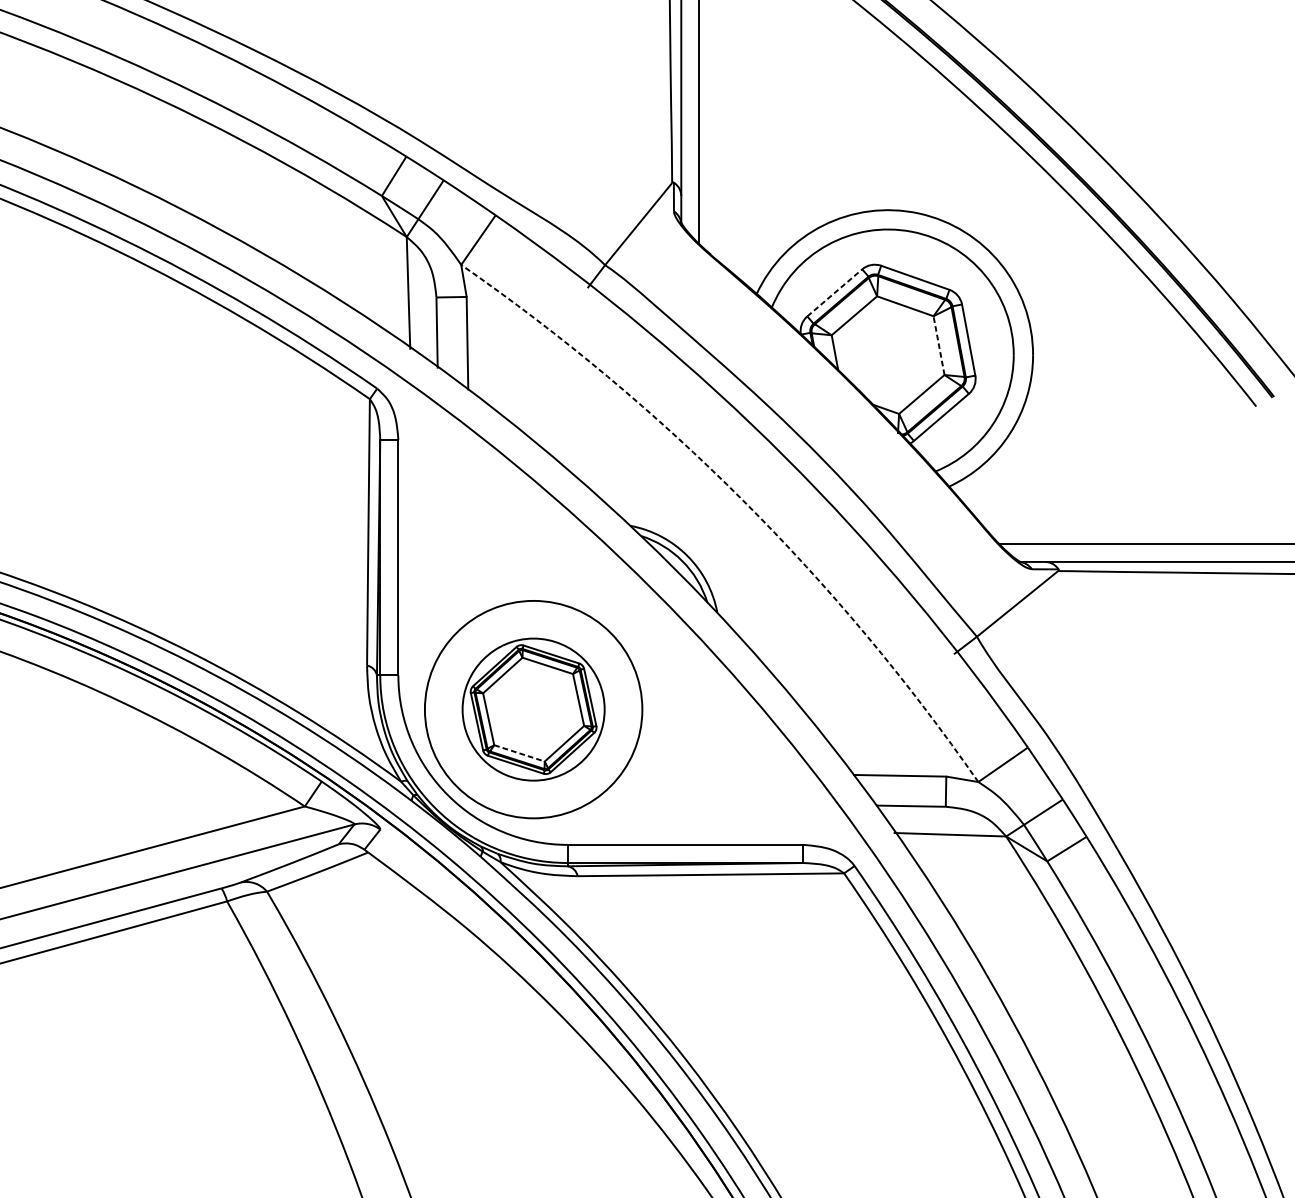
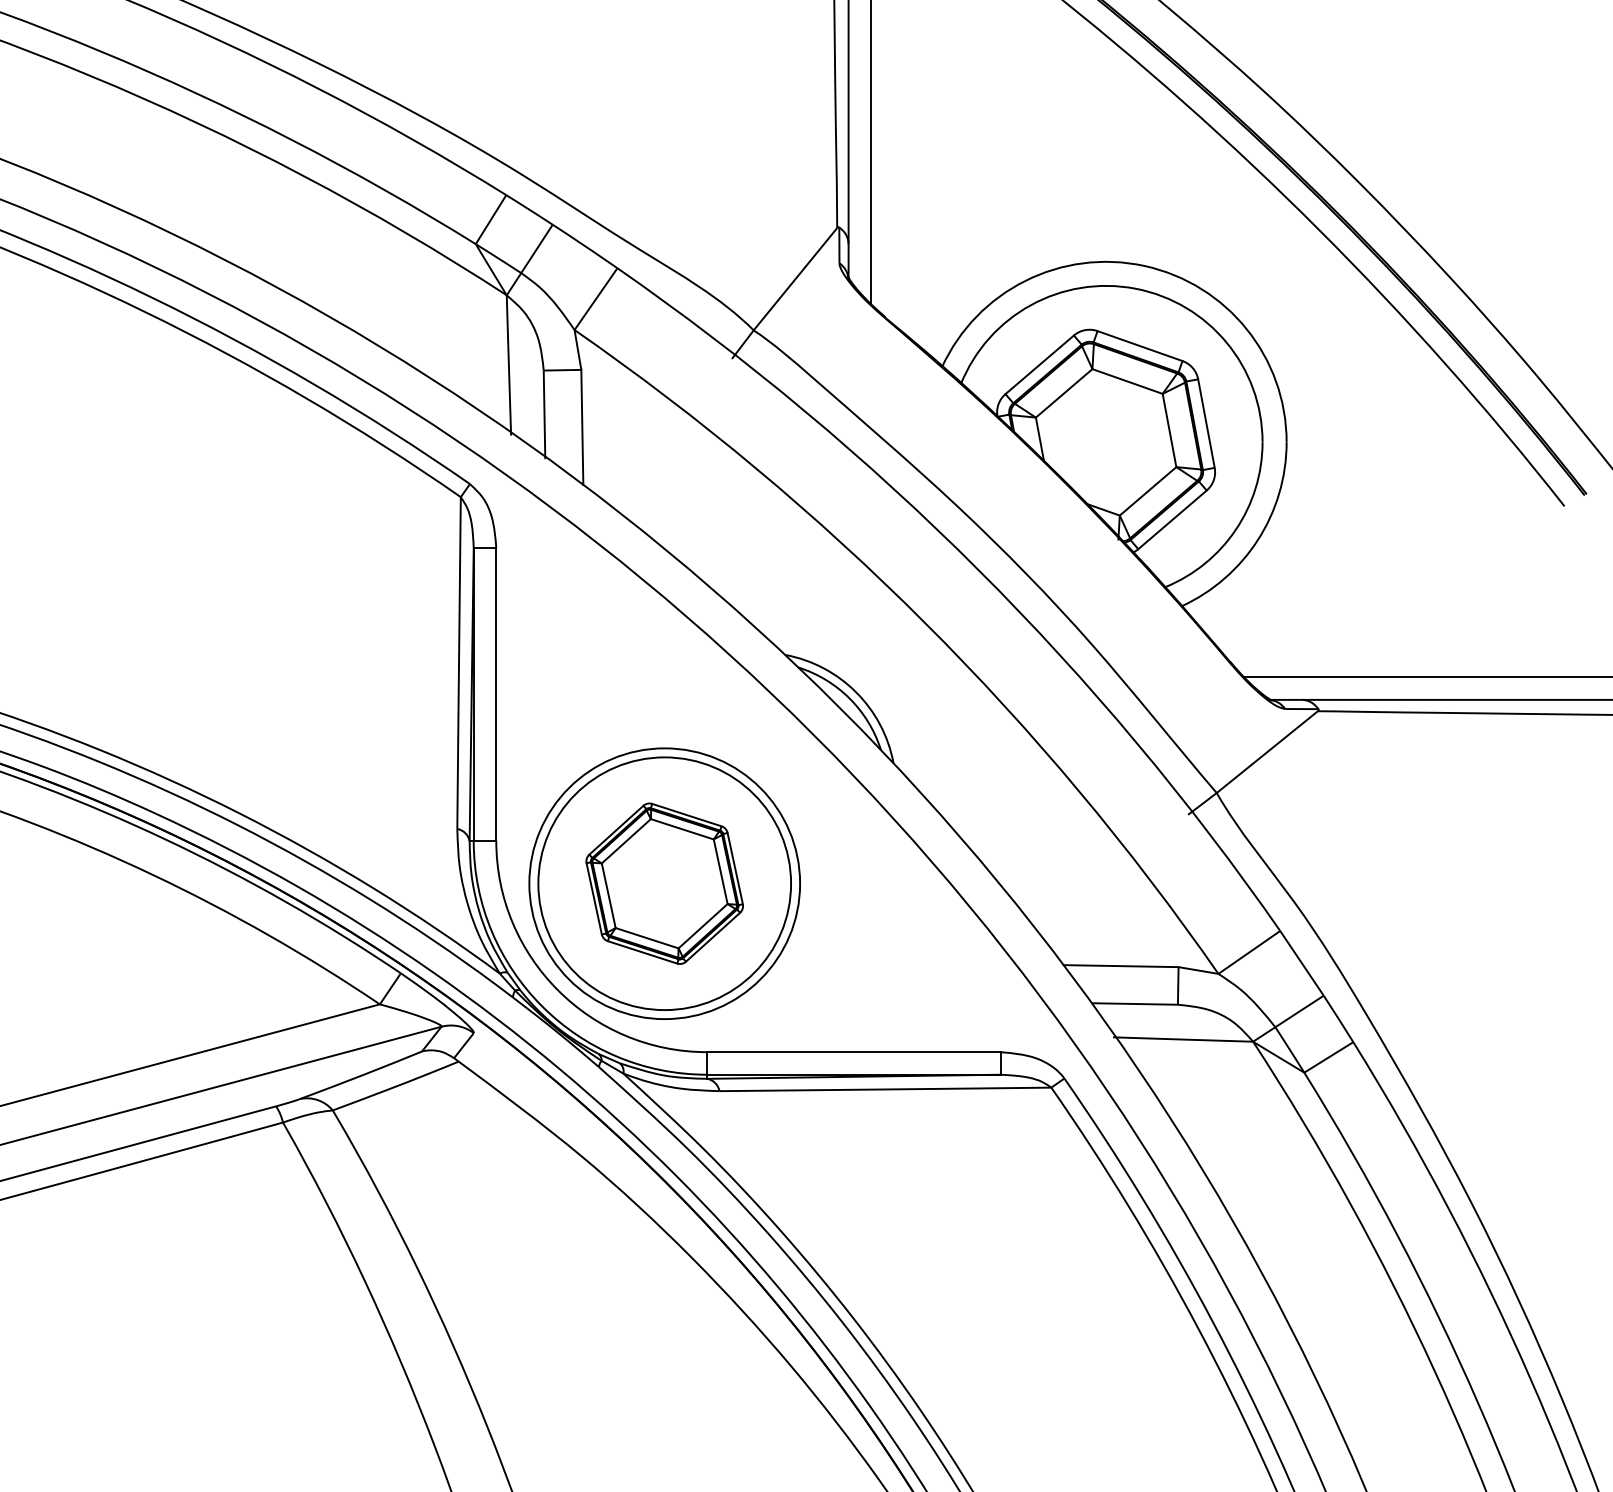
line: (835, 292) -> (1040, 364), dashed -> solid
line: (939, 345) -> (1169, 430), dashed -> solid
arc: (743, 500) -> (925, 623), dashed -> solid
circle: (533, 709) -> (664, 883), size x1.43
line: (519, 753) -> (647, 938), dashed -> solid

